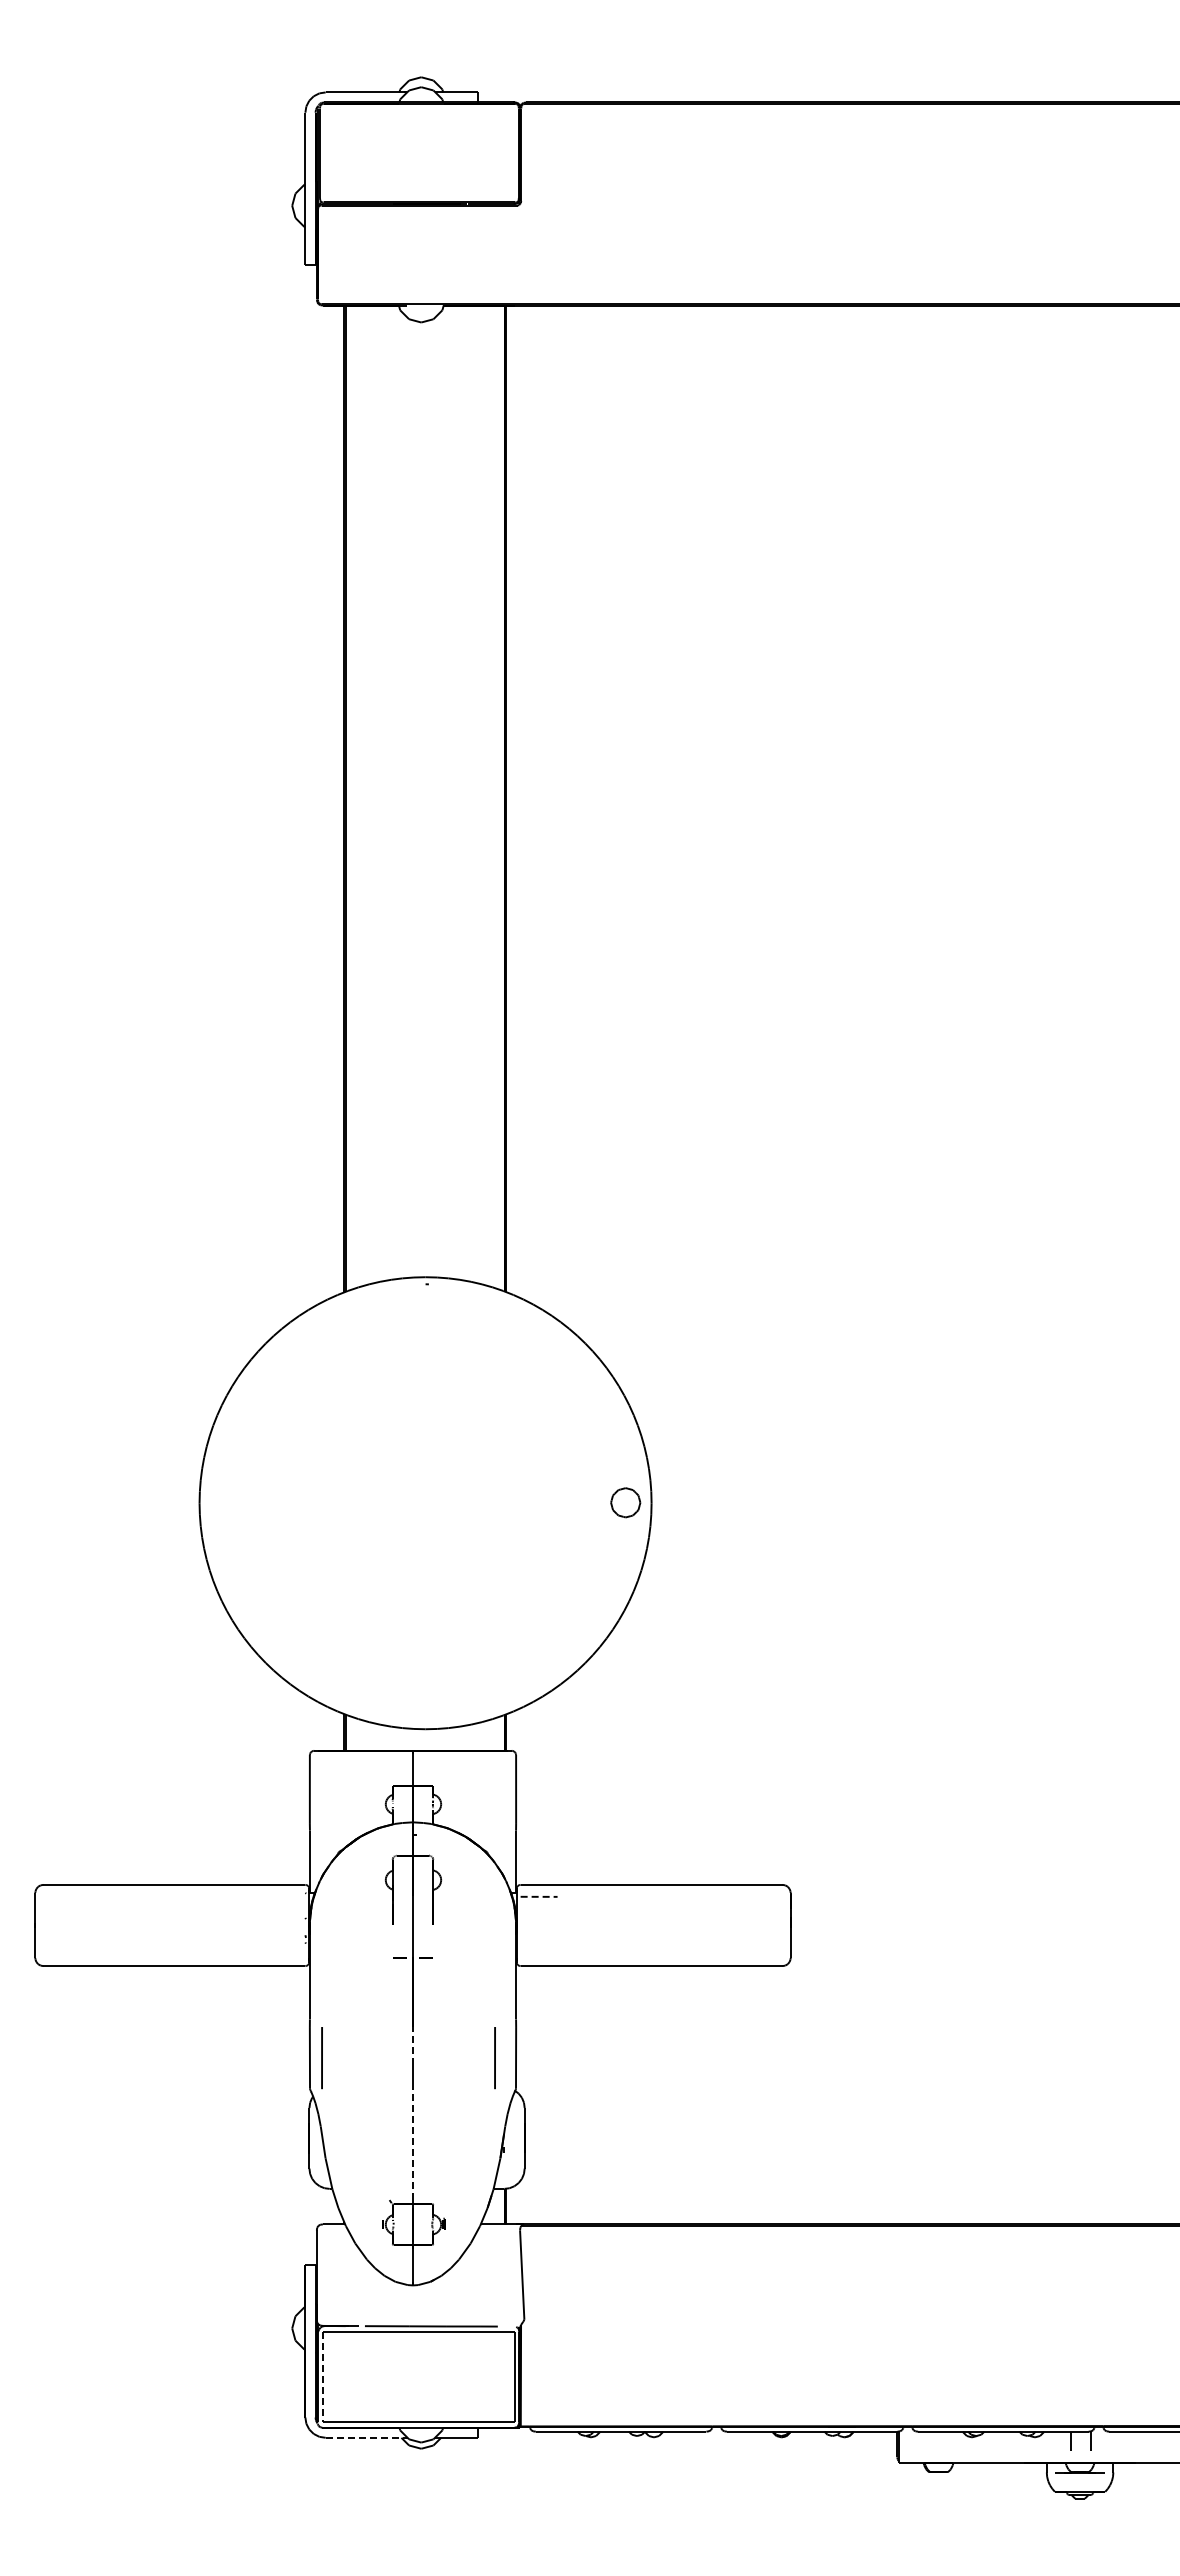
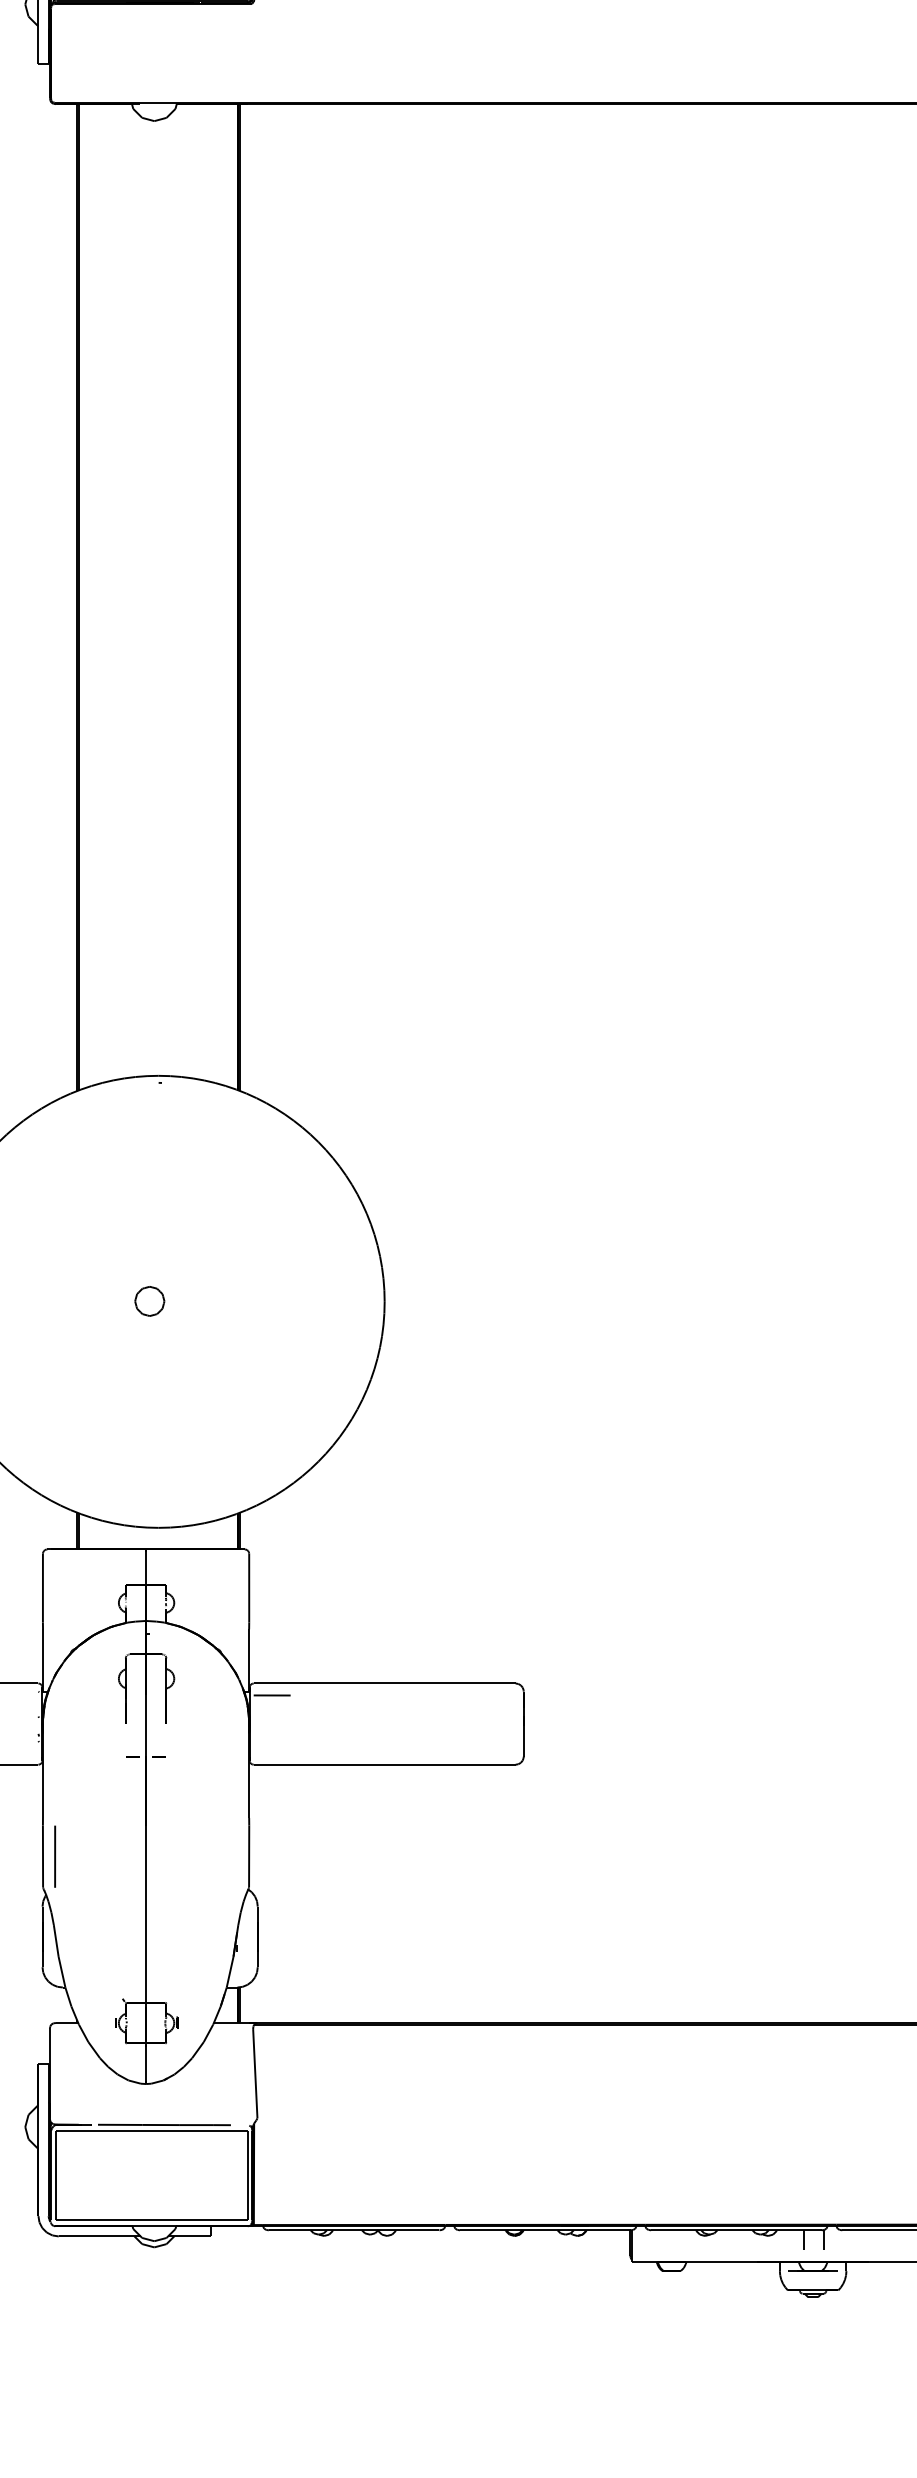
part: (625, 1502) -> (149, 1301), moved
line: (539, 1896) -> (272, 1695), dashed -> solid
line: (413, 2045) -> (146, 1844), dashed -> solid
line: (494, 2058) -> (227, 1857), removed
line: (413, 2143) -> (146, 1942), dashed -> solid
line: (322, 2376) -> (55, 2175), dashed -> solid
line: (366, 2437) -> (99, 2236), dashed -> solid

